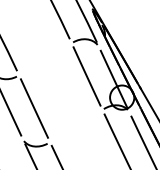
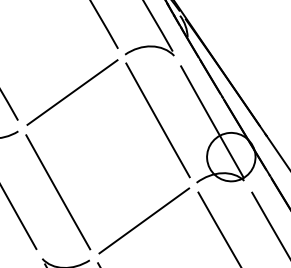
line: (45, 58) -> (72, 90), added
line: (75, 125) -> (142, 219), added

